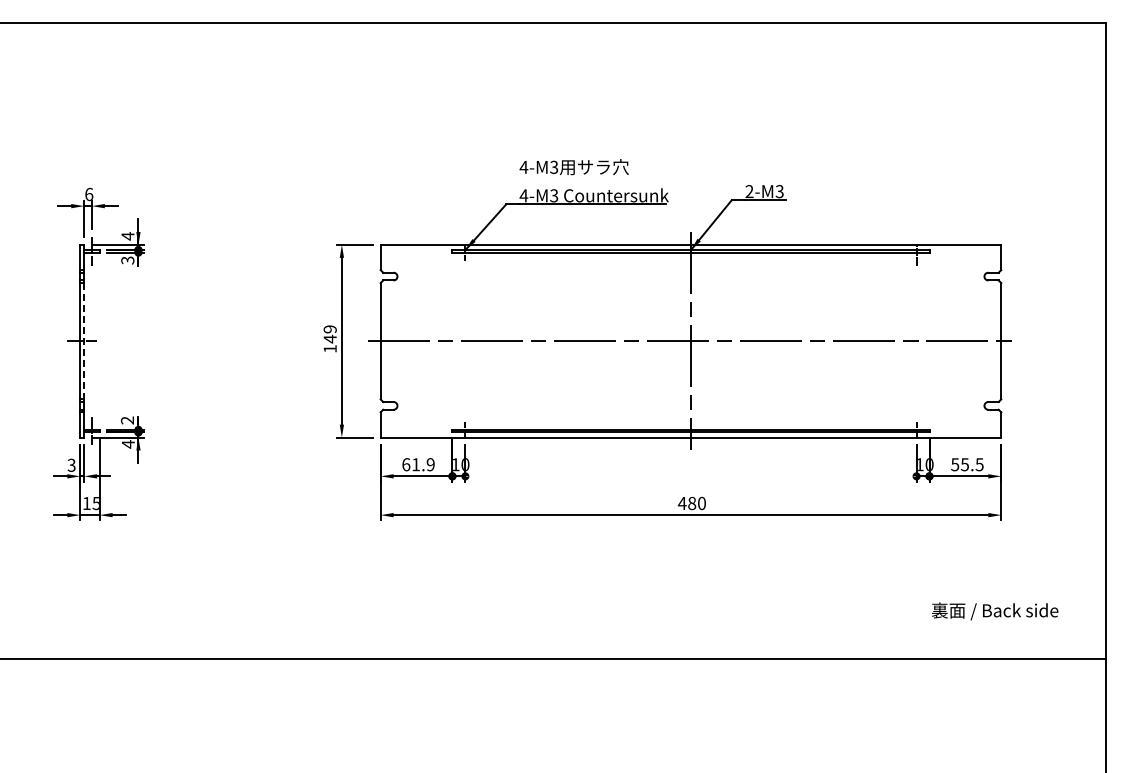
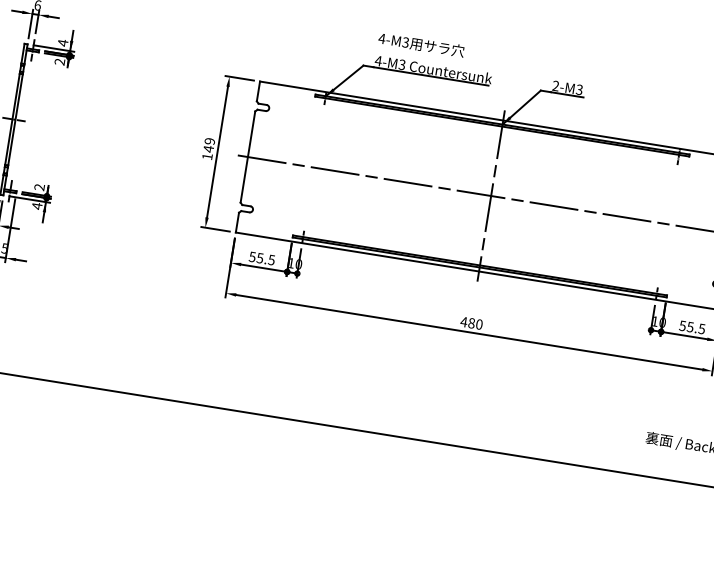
text: (127, 260) -> (59, 61), 3 -> 2
line: (84, 341) -> (15, 120), dashed -> solid
text: (418, 464) -> (262, 258), 61.9 -> 55.5

